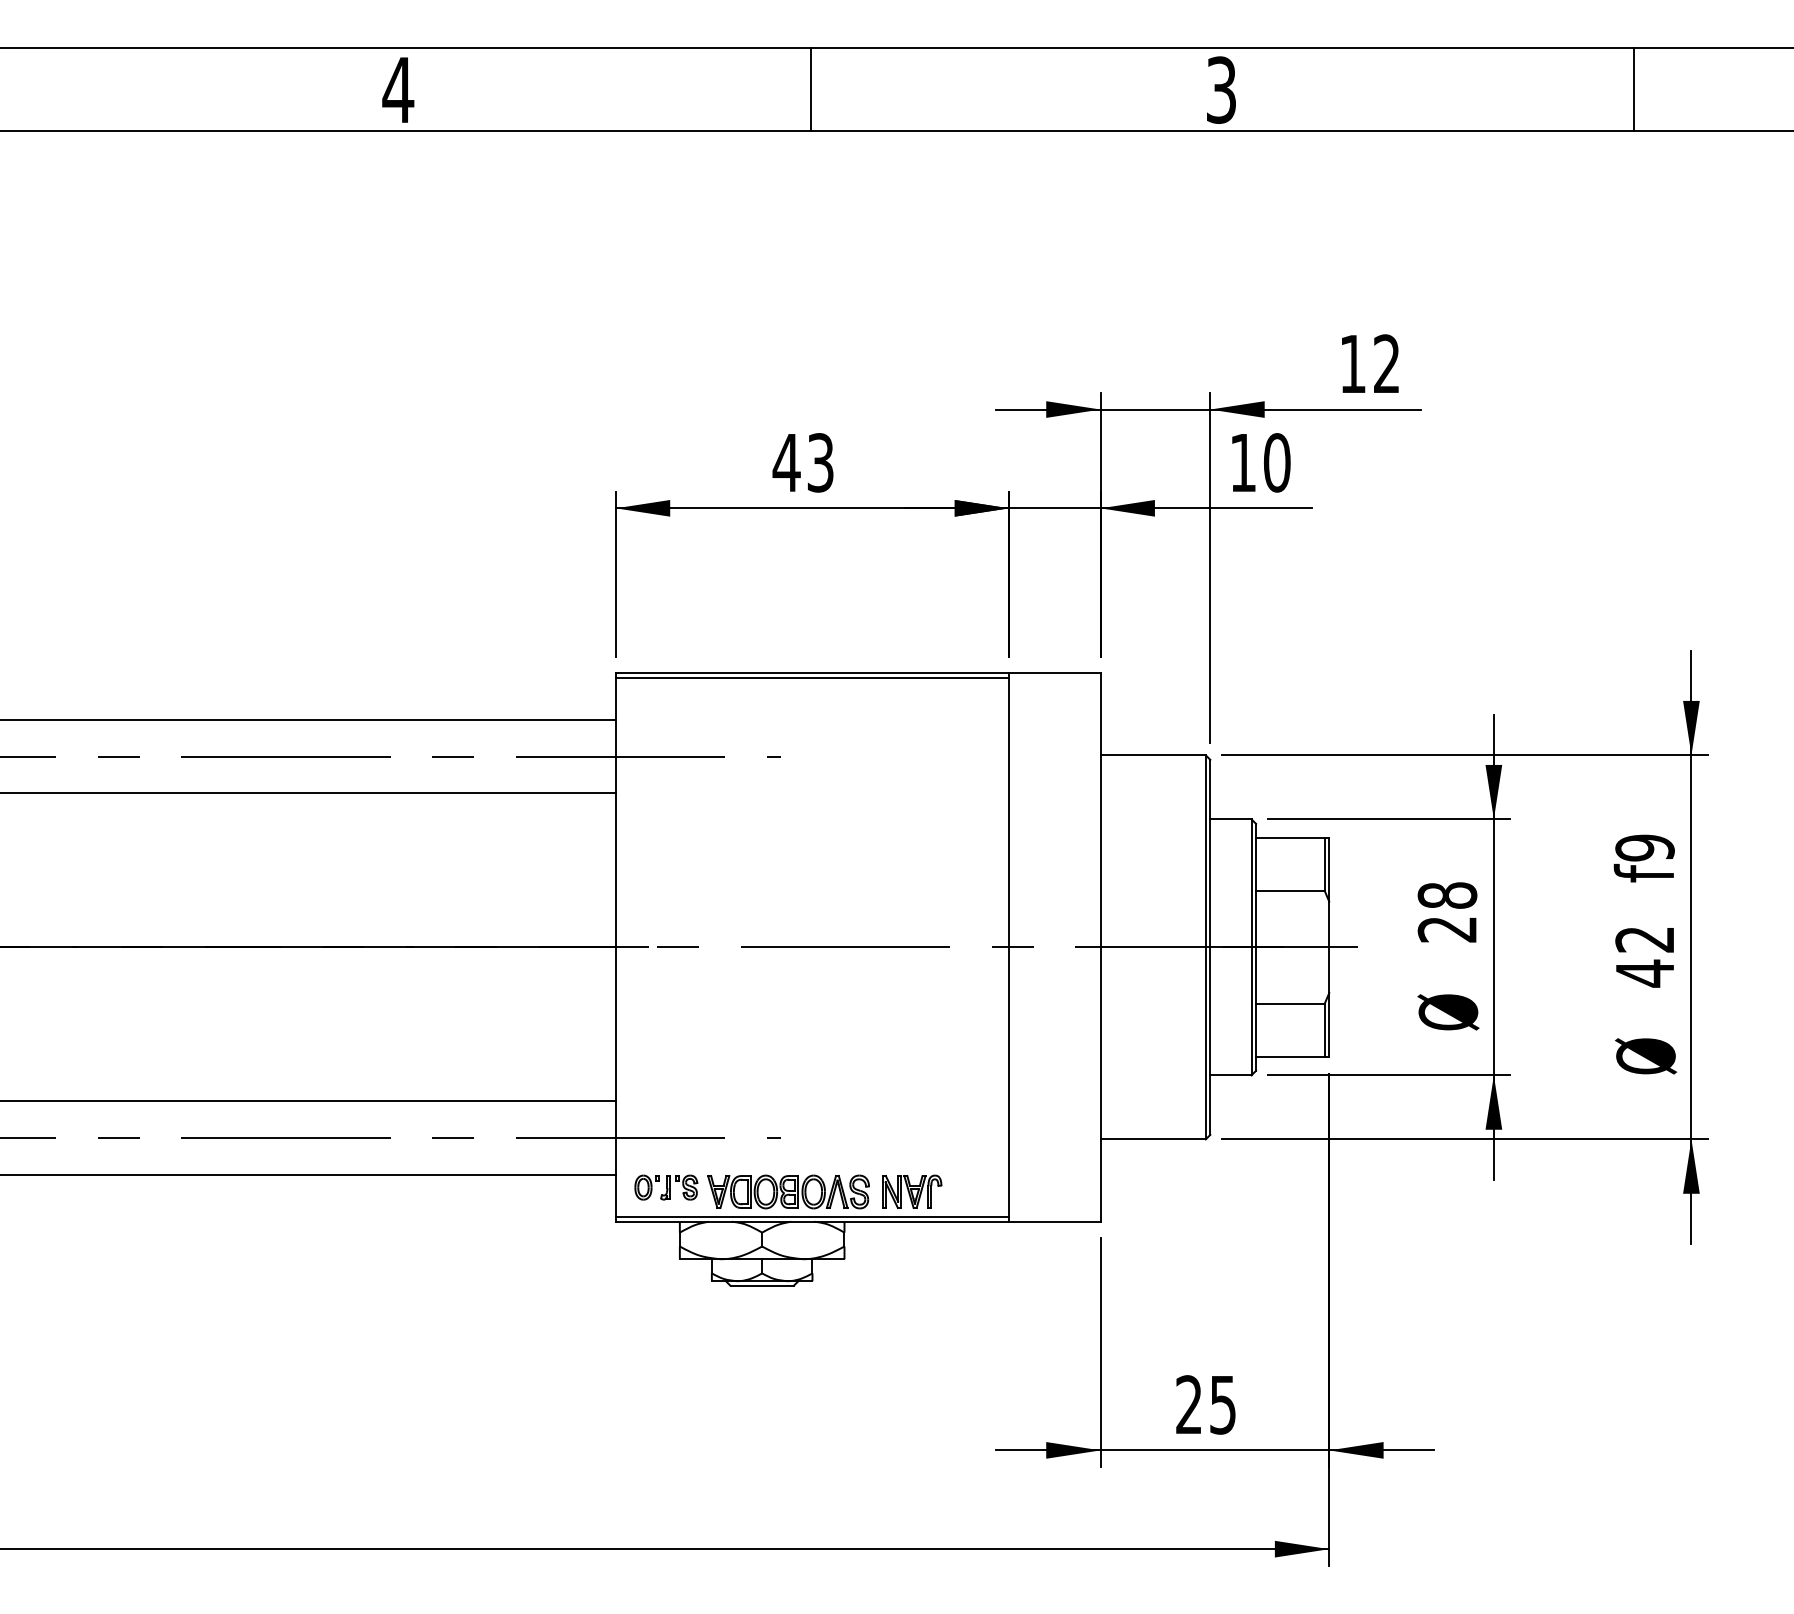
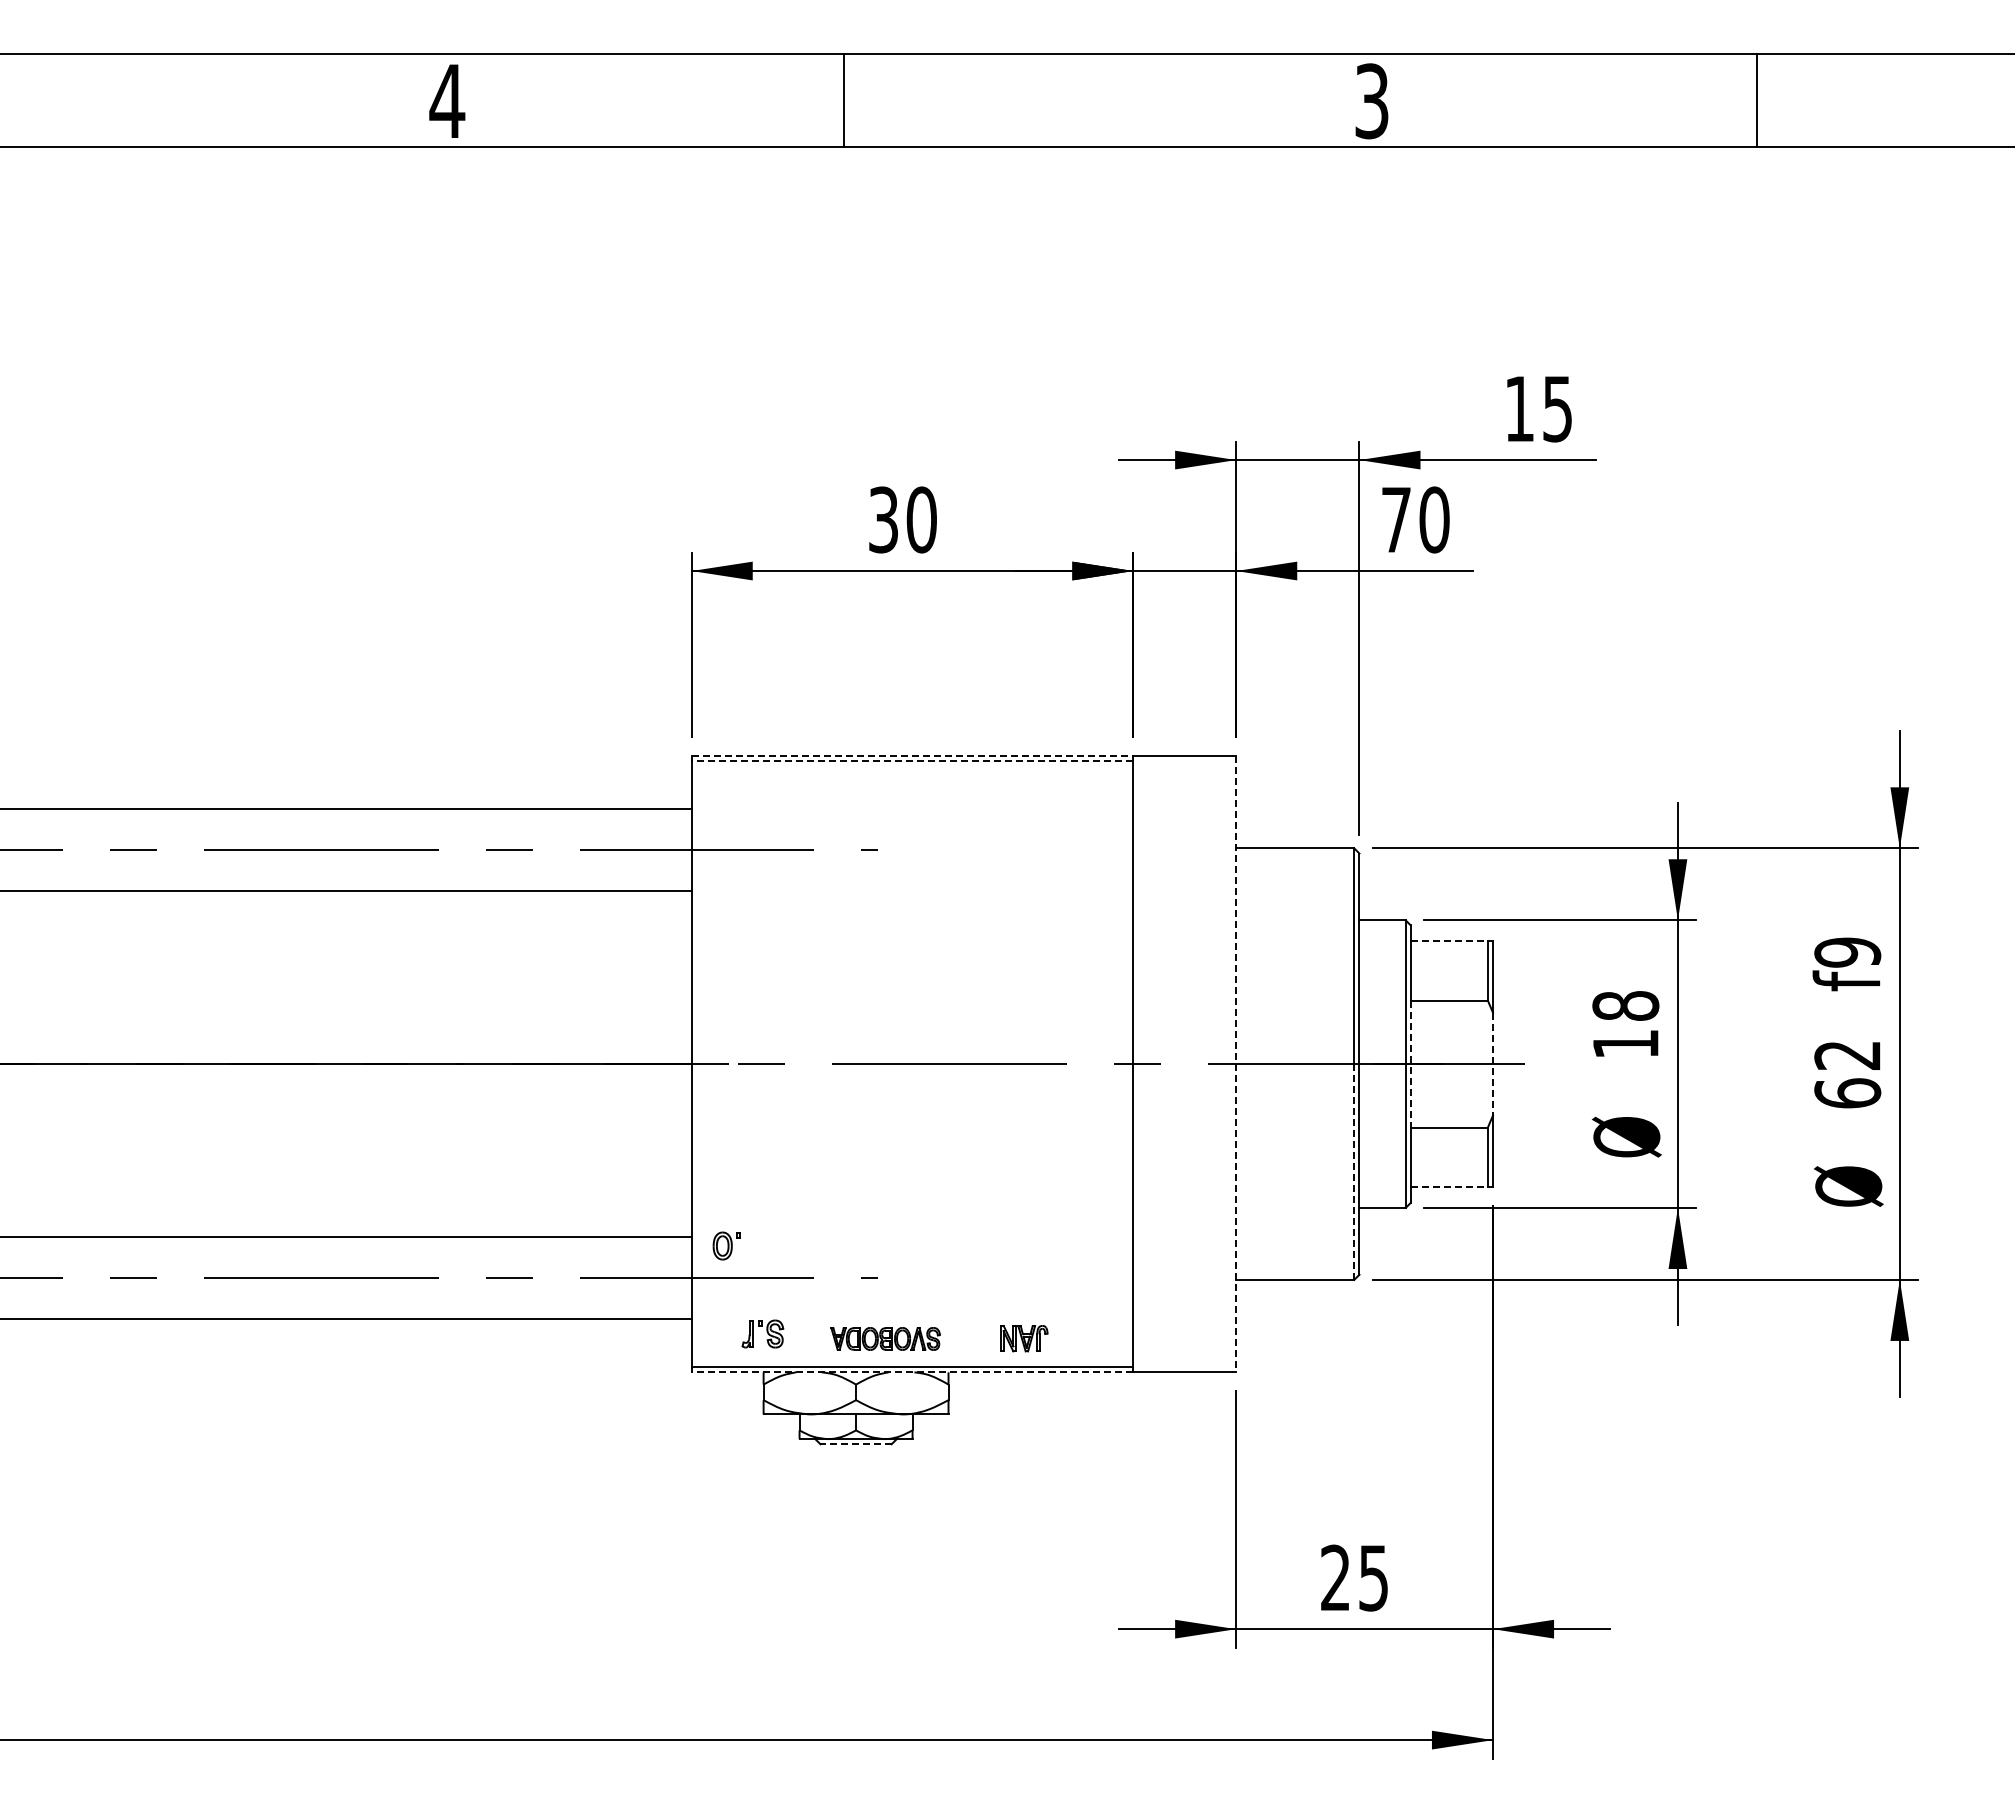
line: (810, 89) -> (843, 100), moved
line: (1634, 89) -> (1757, 100), moved
text: (1386, 363) -> (1557, 408), 12 -> 15
text: (802, 462) -> (901, 519), 43 -> 30
text: (1243, 462) -> (1396, 519), 10 -> 70
line: (812, 672) -> (912, 755), solid -> dashed
line: (812, 677) -> (912, 761), solid -> dashed
line: (1290, 837) -> (1449, 940), solid -> dashed
text: (1447, 929) -> (1625, 1044), 28 -> 18
line: (1100, 947) -> (1236, 1064), solid -> dashed
line: (1255, 947) -> (1410, 1064), solid -> dashed
line: (1329, 947) -> (1493, 1064), solid -> dashed
text: (1644, 973) -> (1847, 1093), 42 -> 62
line: (1205, 1043) -> (1354, 1172), solid -> dashed
line: (1290, 1057) -> (1449, 1187), solid -> dashed
part: (646, 1187) -> (726, 1245), moved
part: (788, 1191) -> (885, 1338), size x0.6
part: (912, 1191) -> (1024, 1338), size x0.7
line: (812, 1221) -> (912, 1372), solid -> dashed
line: (762, 1285) -> (856, 1444), solid -> dashed

